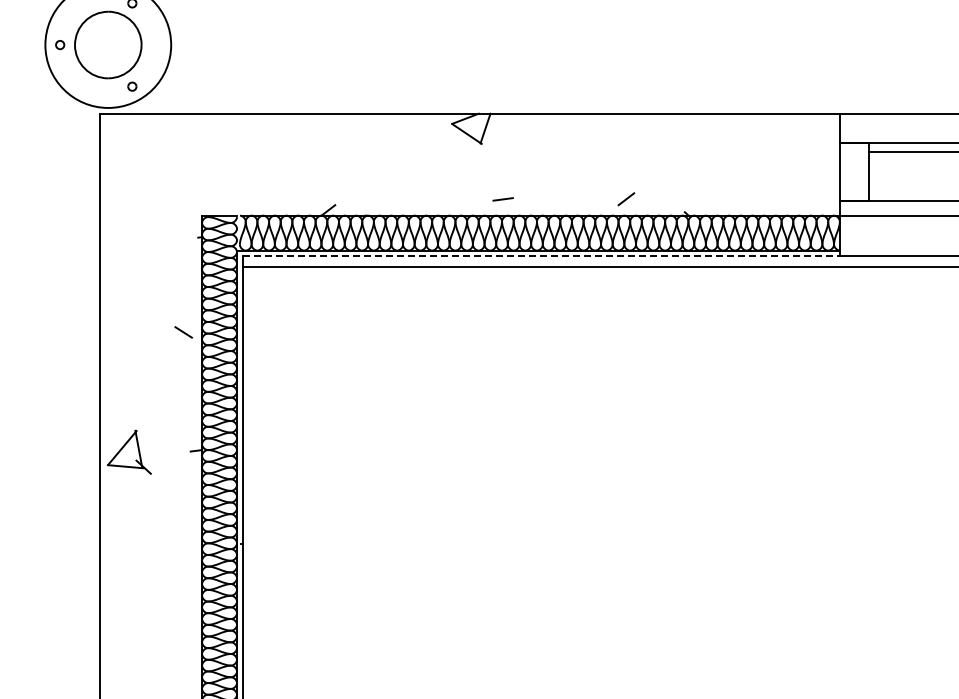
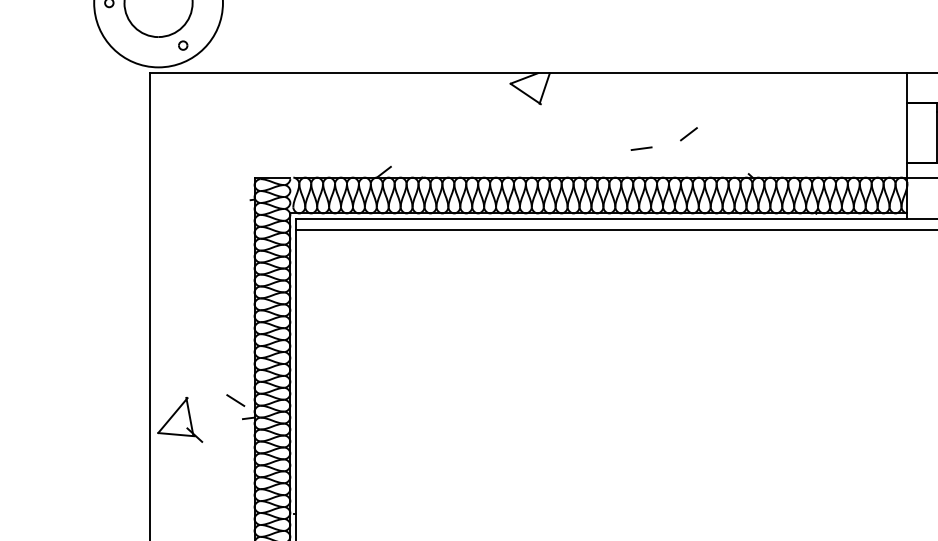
line: (502, 199) -> (640, 148), moved
line: (626, 199) -> (689, 134), moved
line: (541, 256) -> (602, 219), dashed -> solid
line: (183, 332) -> (235, 400), moved

